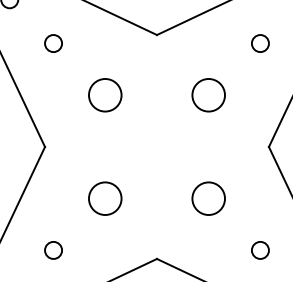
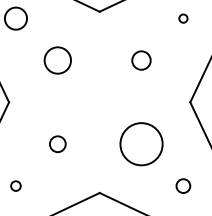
circle: (53, 43) -> (15, 18), size x1.6
circle: (260, 43) -> (183, 18), size x0.6
circle: (208, 95) -> (141, 60), size x0.7
circle: (104, 198) -> (57, 144), size x0.6
circle: (208, 198) -> (141, 144), size x1.6
circle: (53, 250) -> (15, 186), size x0.7

